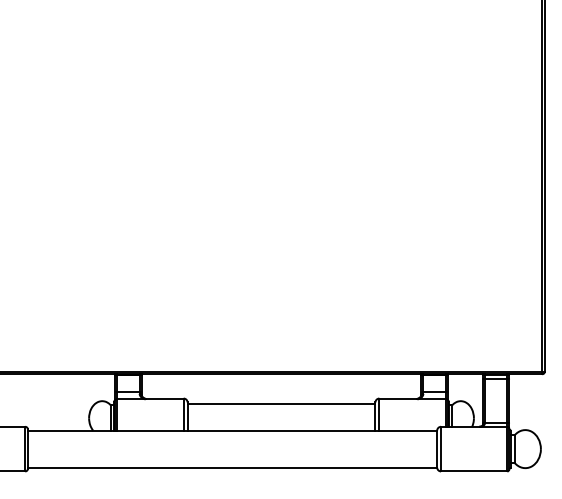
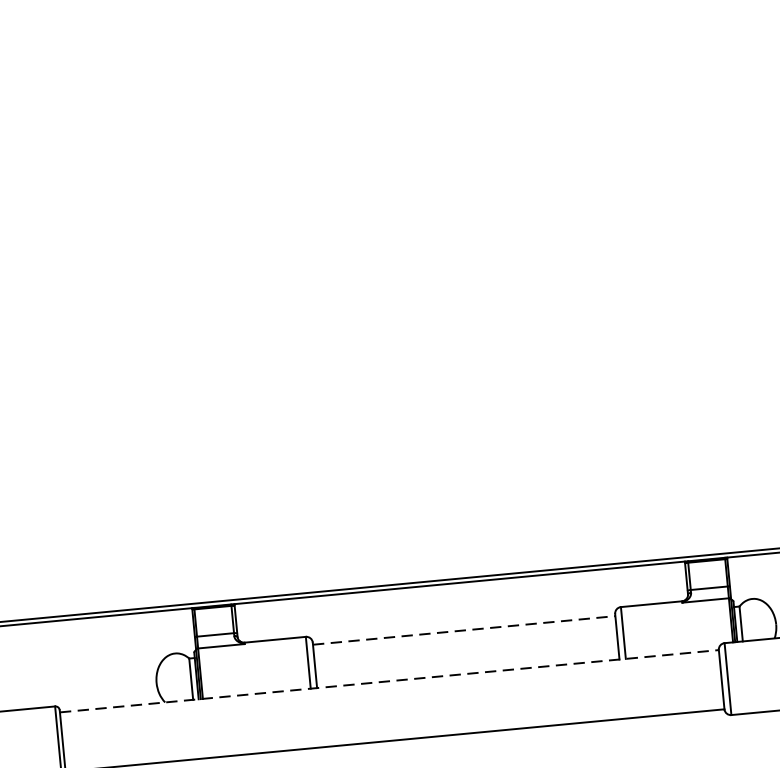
line: (281, 403) -> (464, 629), solid -> dashed
line: (232, 430) -> (389, 680), solid -> dashed

